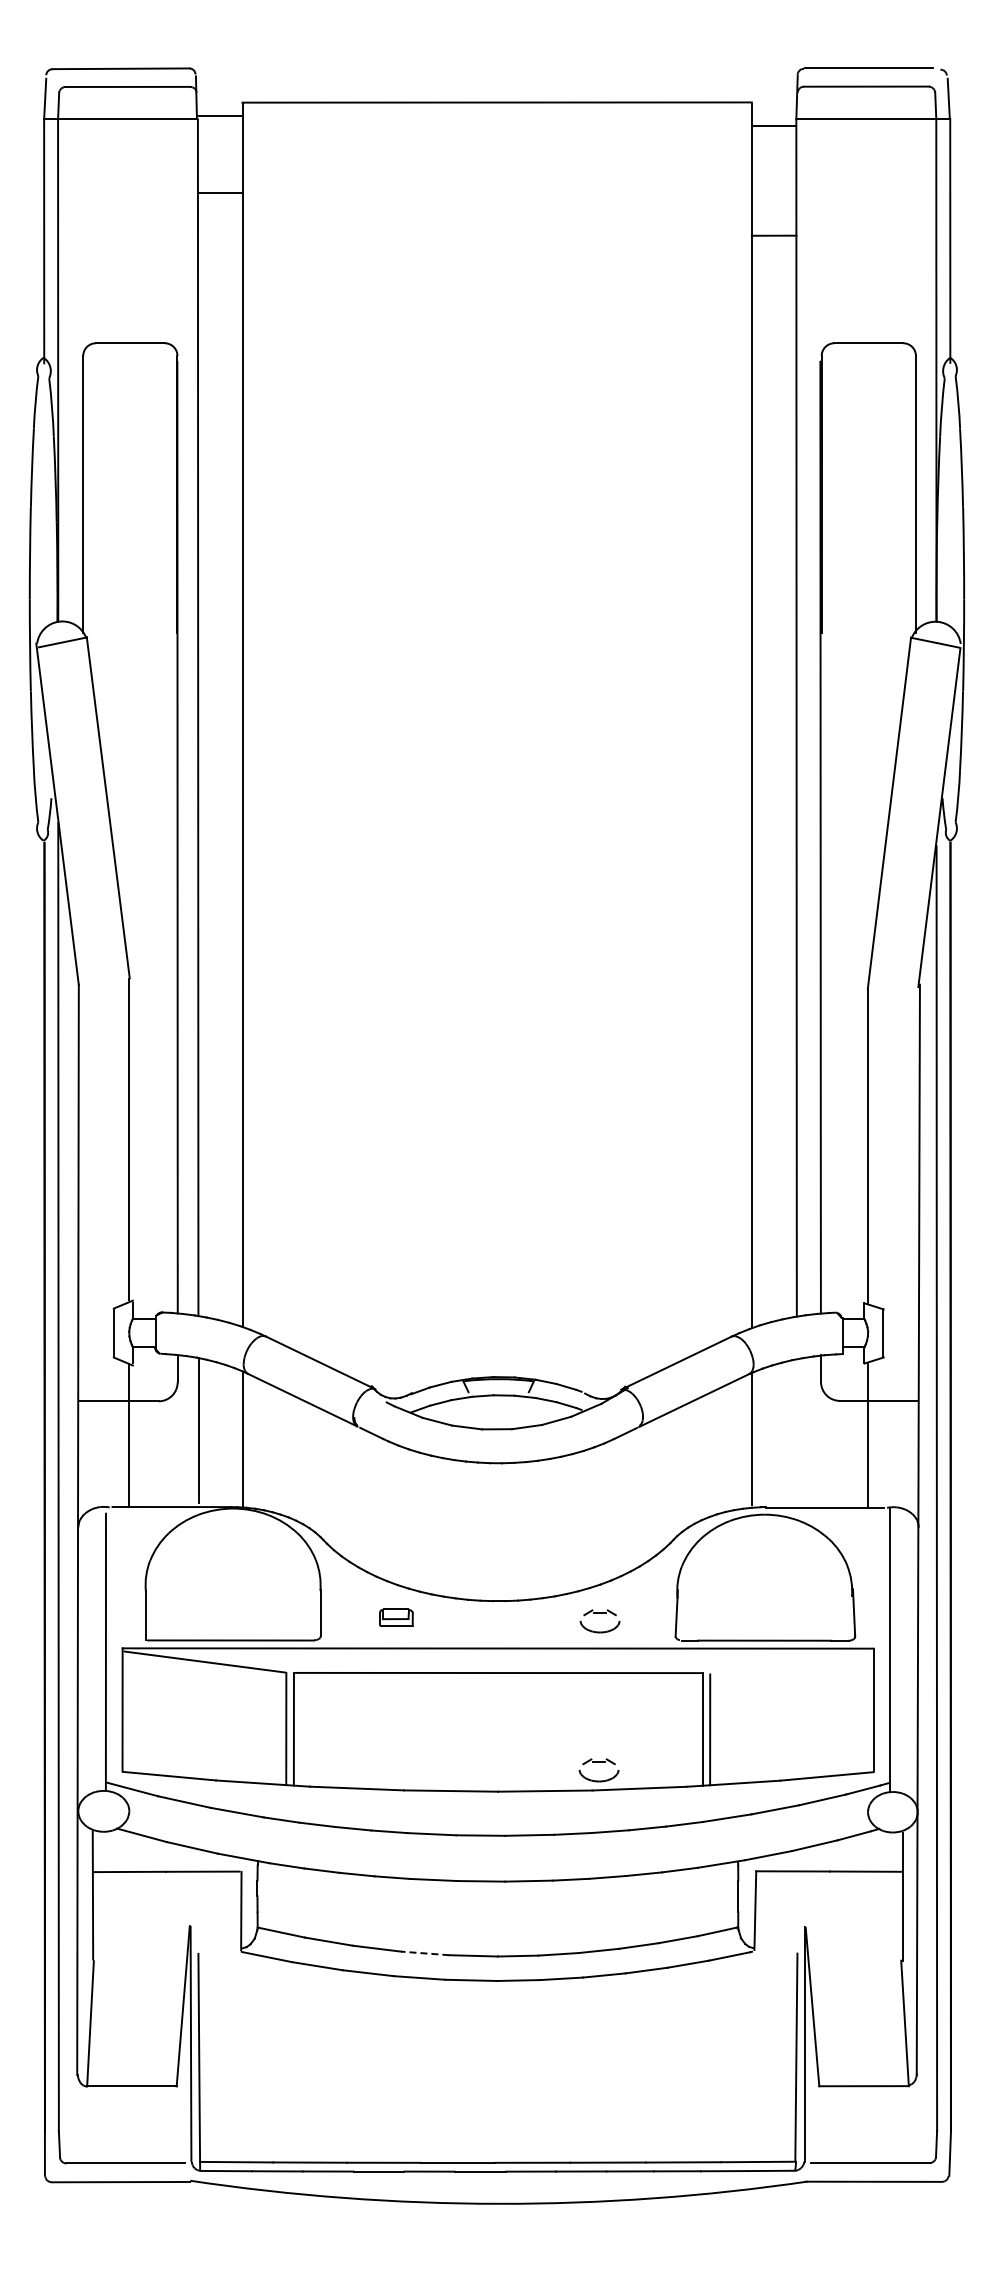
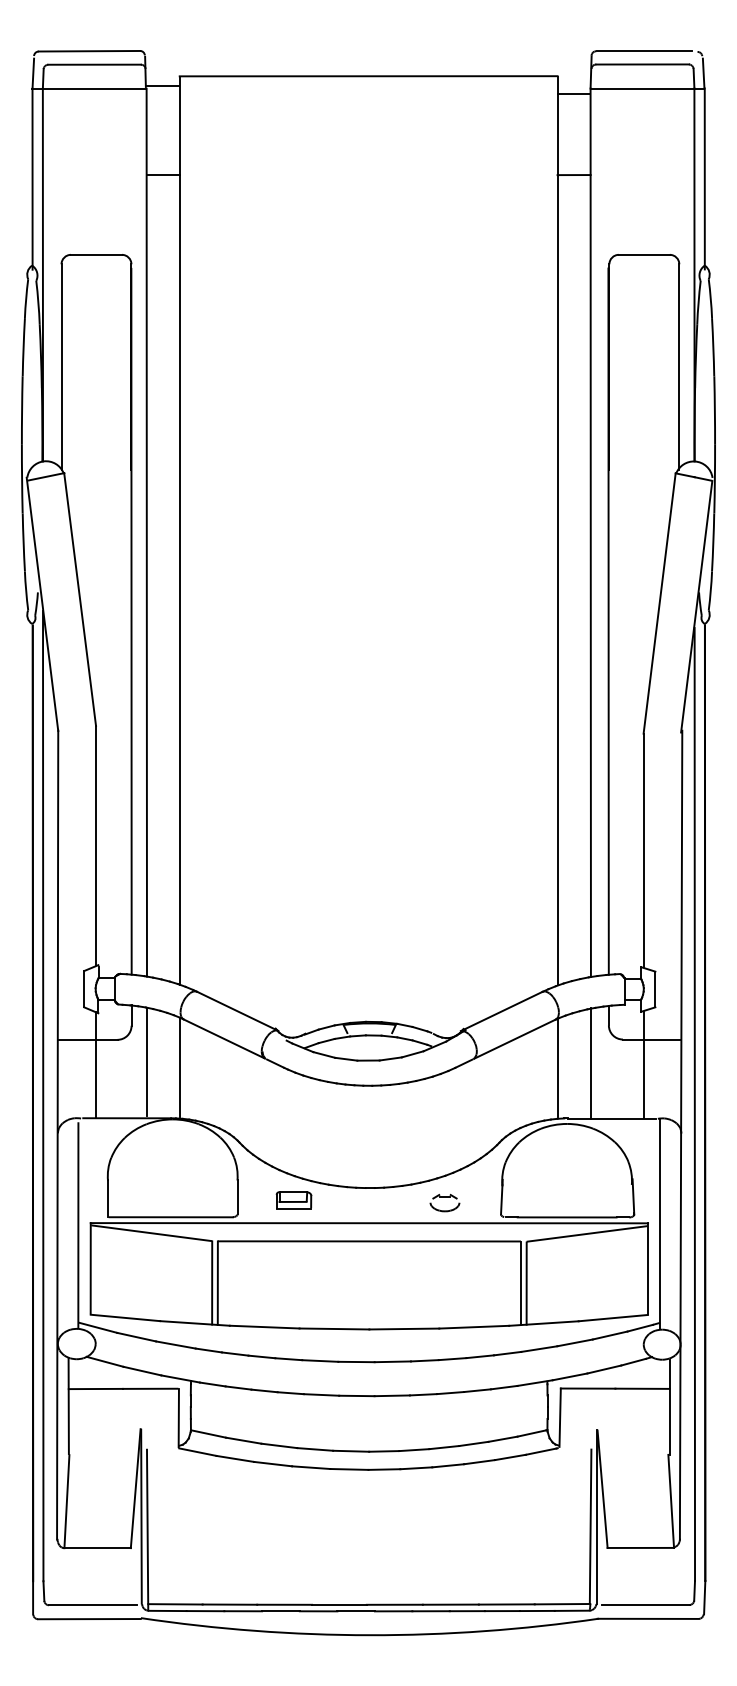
line: (220, 192) -> (163, 174), moved
line: (796, 1432) -> (590, 1062), added
part: (396, 1617) -> (293, 1200), size x1.43
line: (791, 1662) -> (586, 1233), added
part: (598, 1762) -> (443, 1307), removed
line: (424, 1953) -> (314, 1449), dashed -> solid

